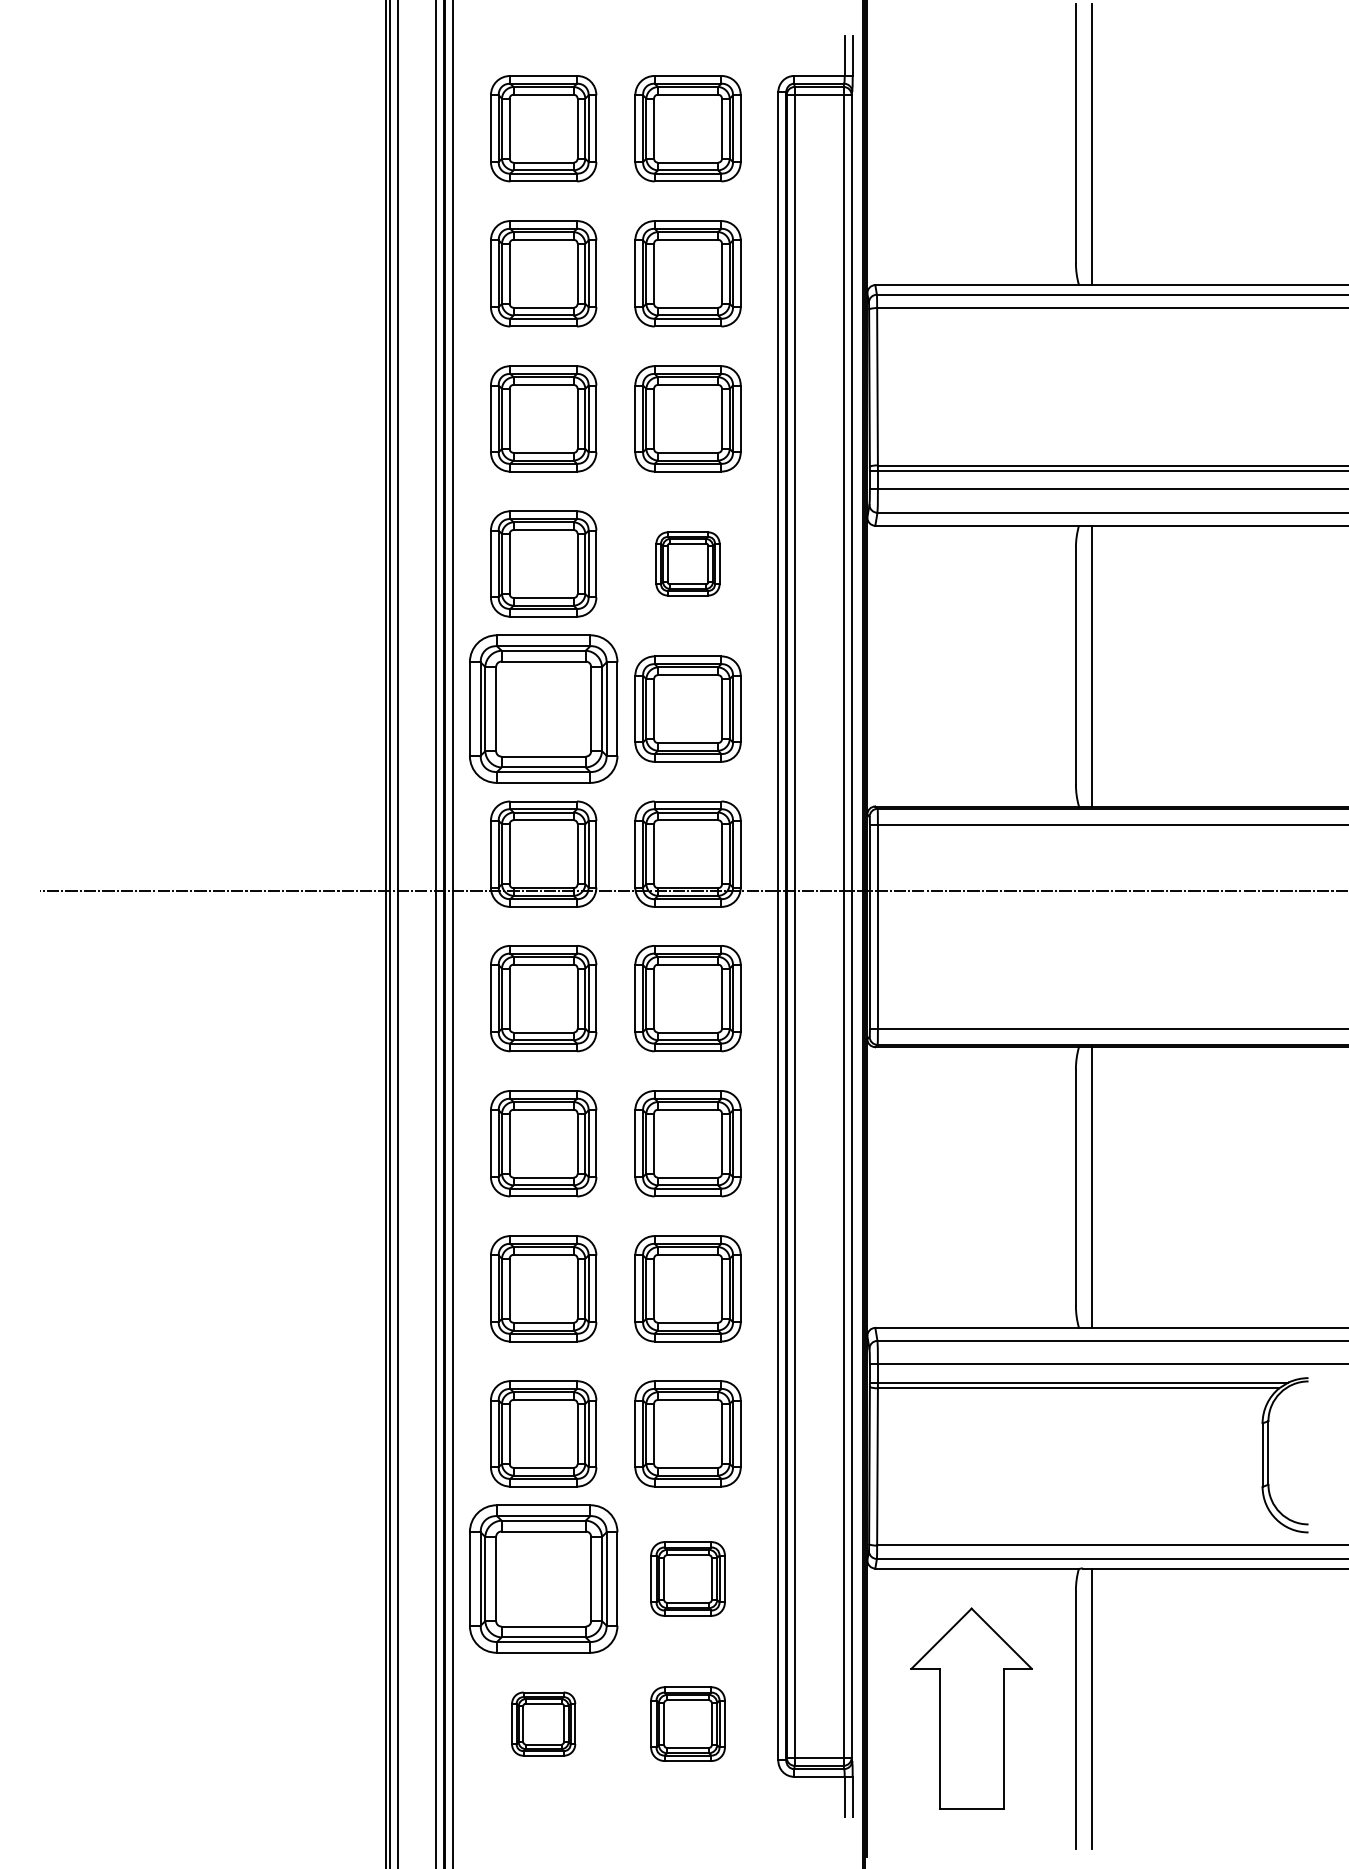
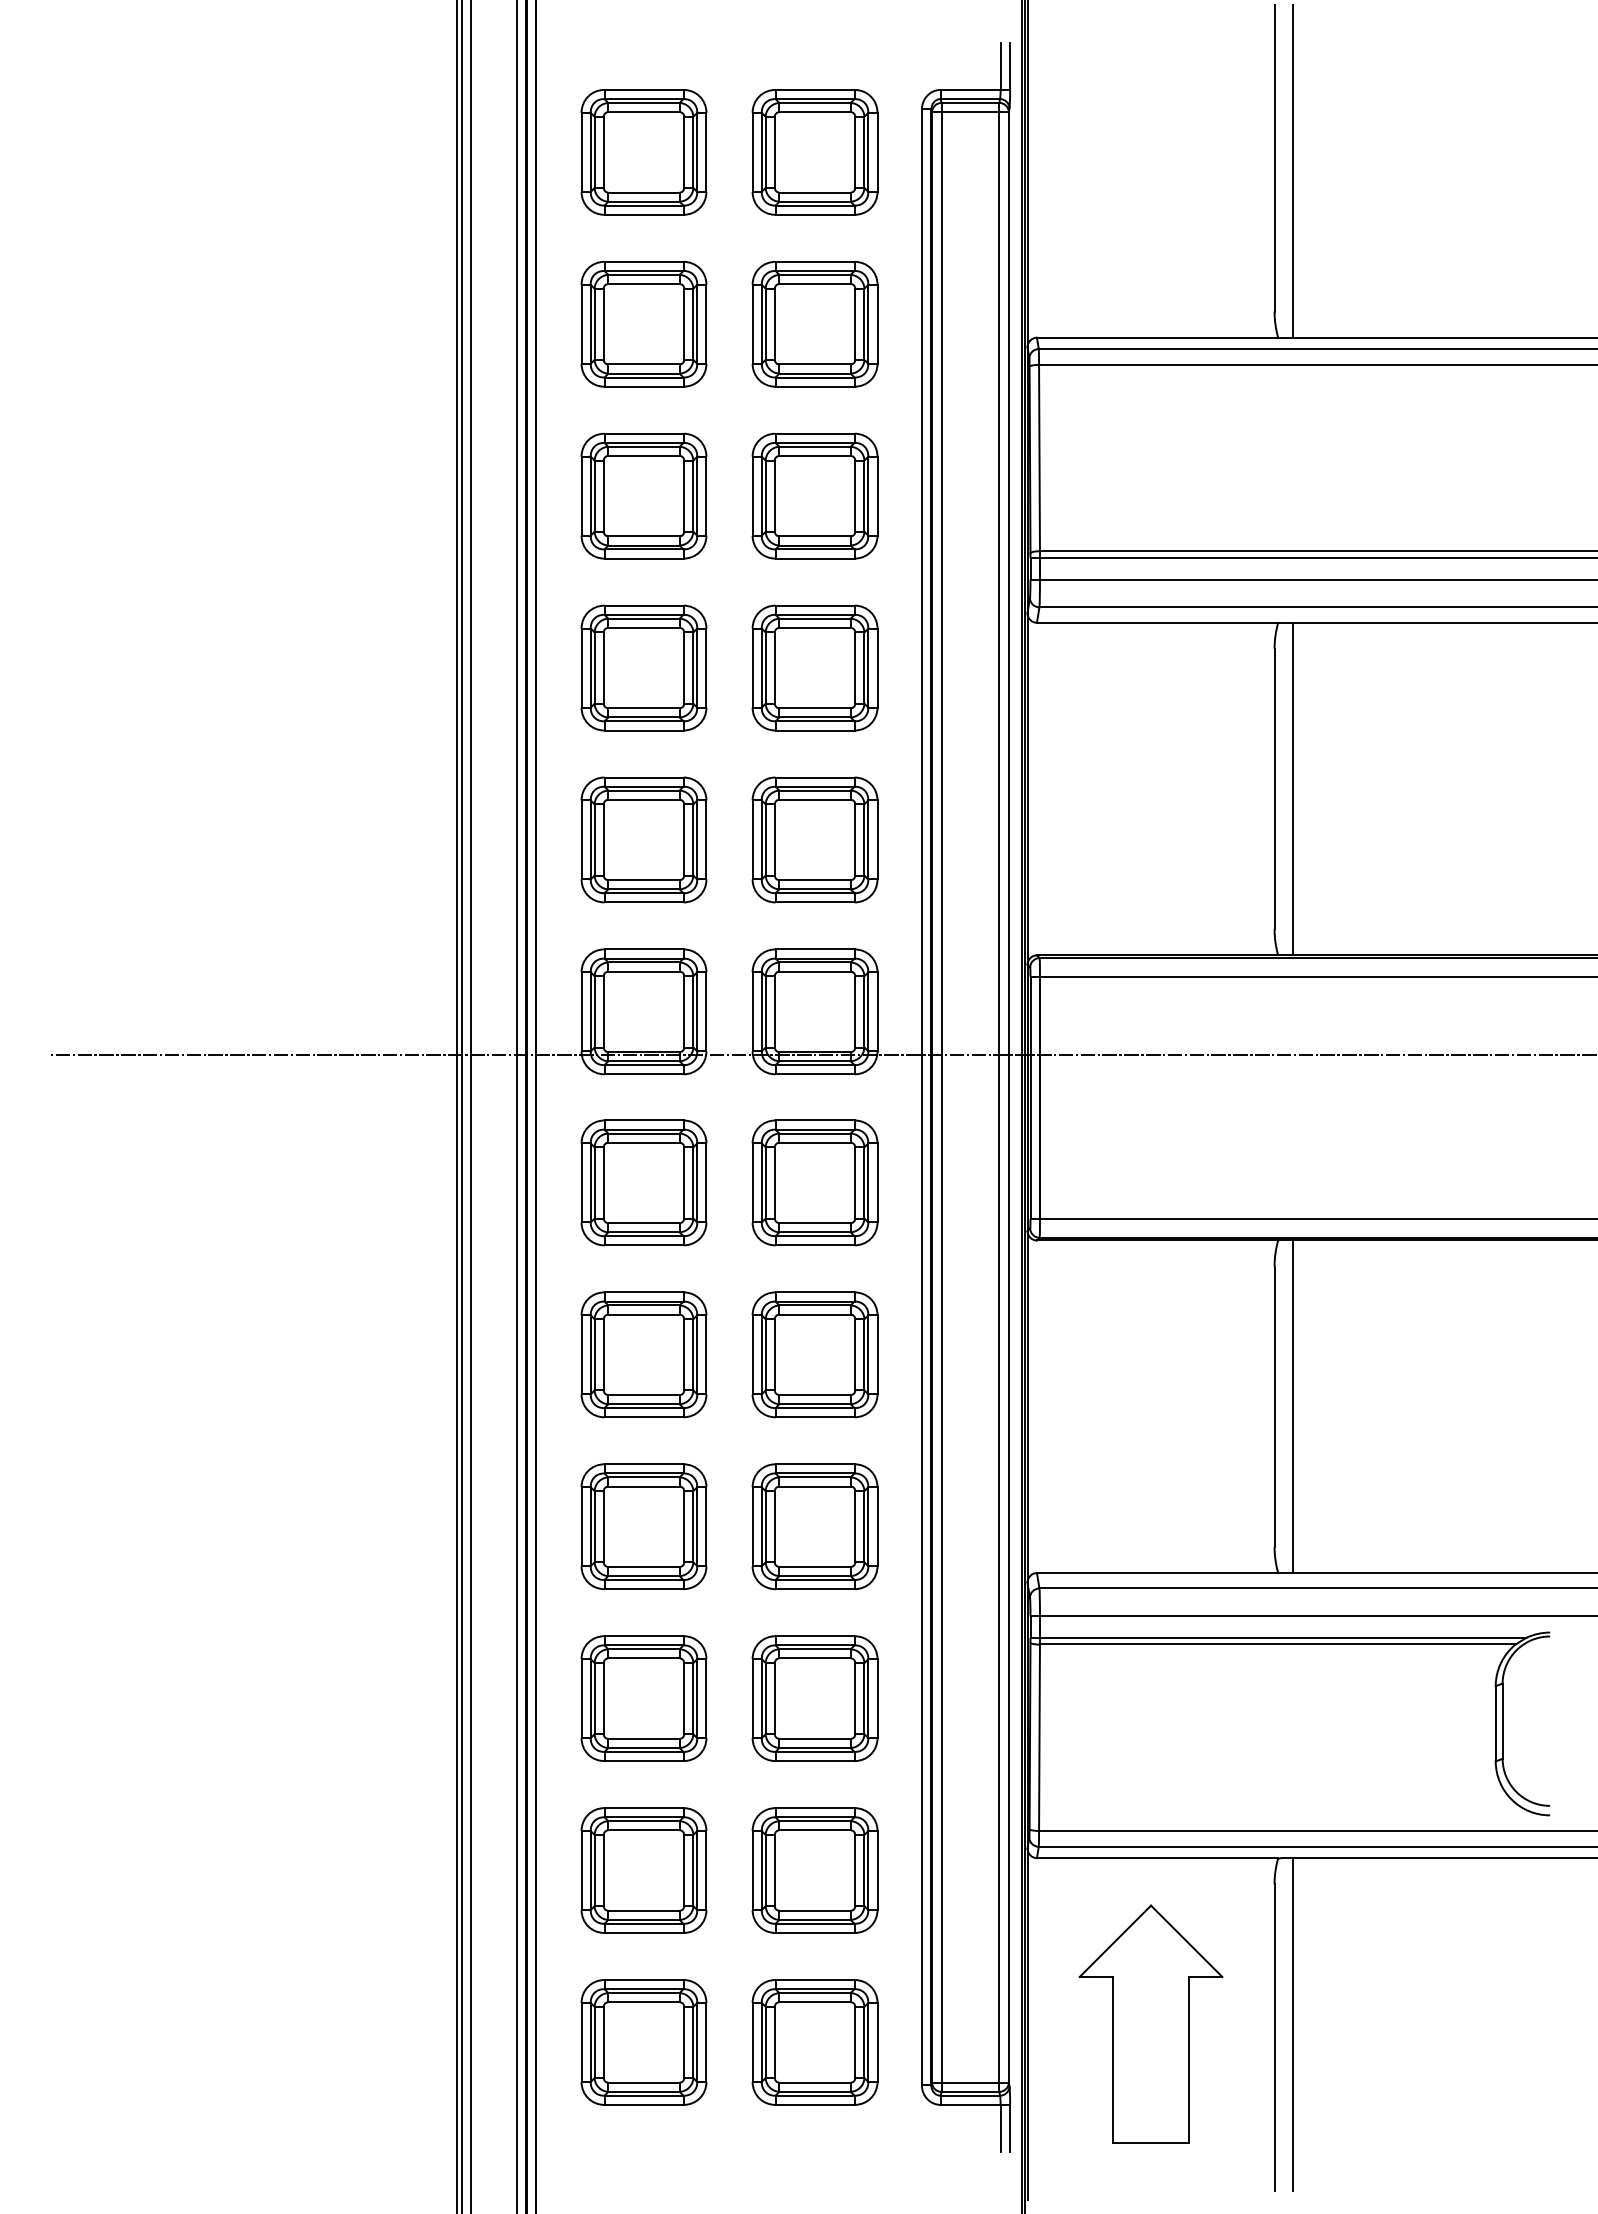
part: (687, 563) -> (814, 667), size x1.67
part: (543, 708) -> (643, 839), size x0.71
part: (543, 1578) -> (643, 1870), size x0.71
part: (687, 1578) -> (814, 1870), size x1.43
part: (543, 1724) -> (643, 2042), size x1.67
part: (687, 1724) -> (814, 2042), size x1.43

